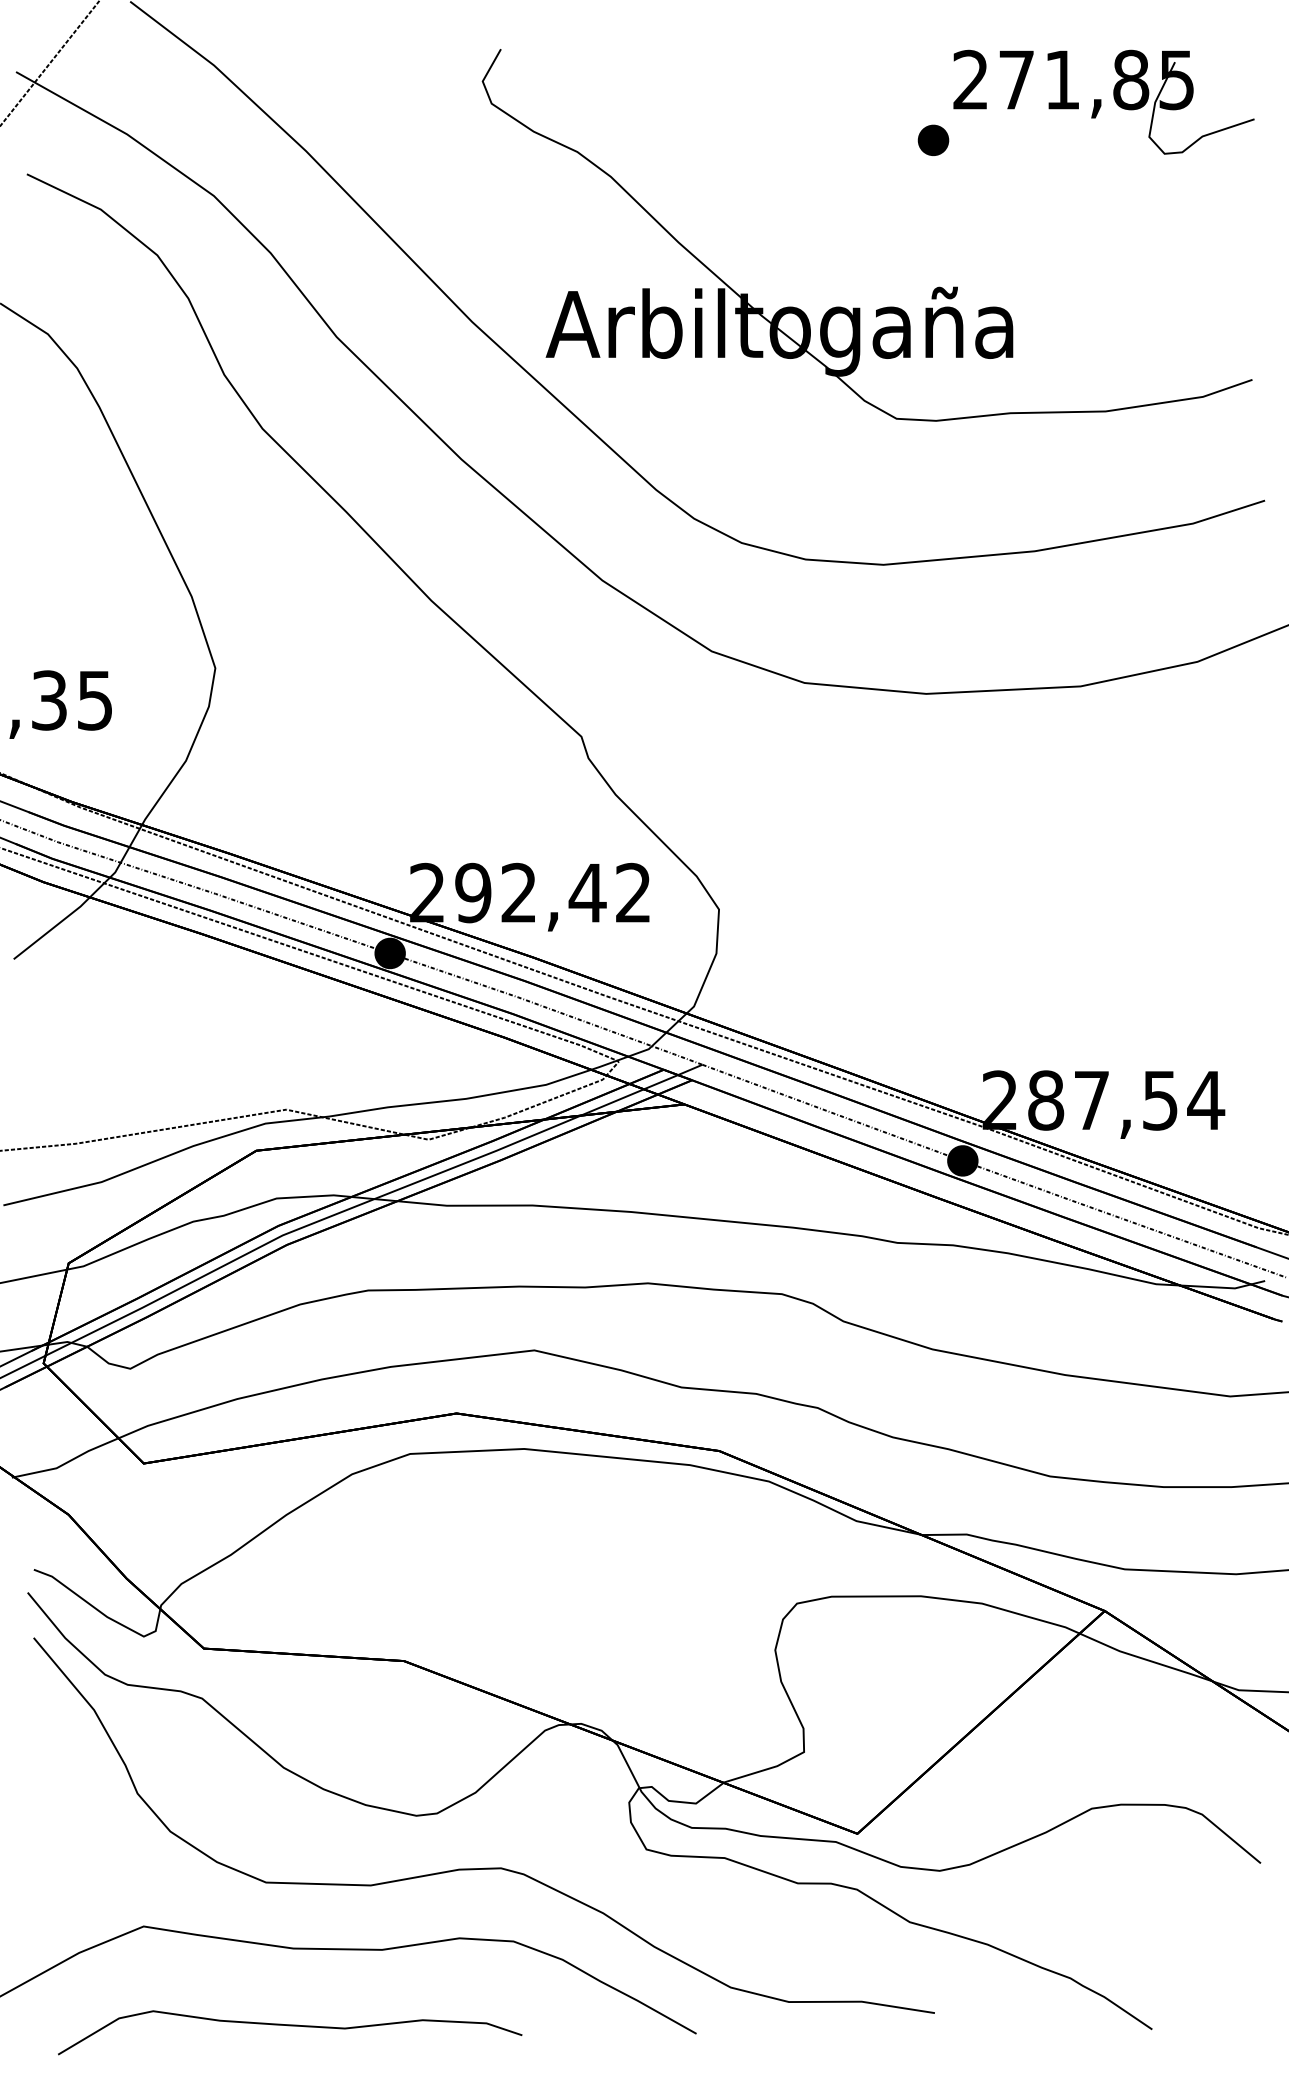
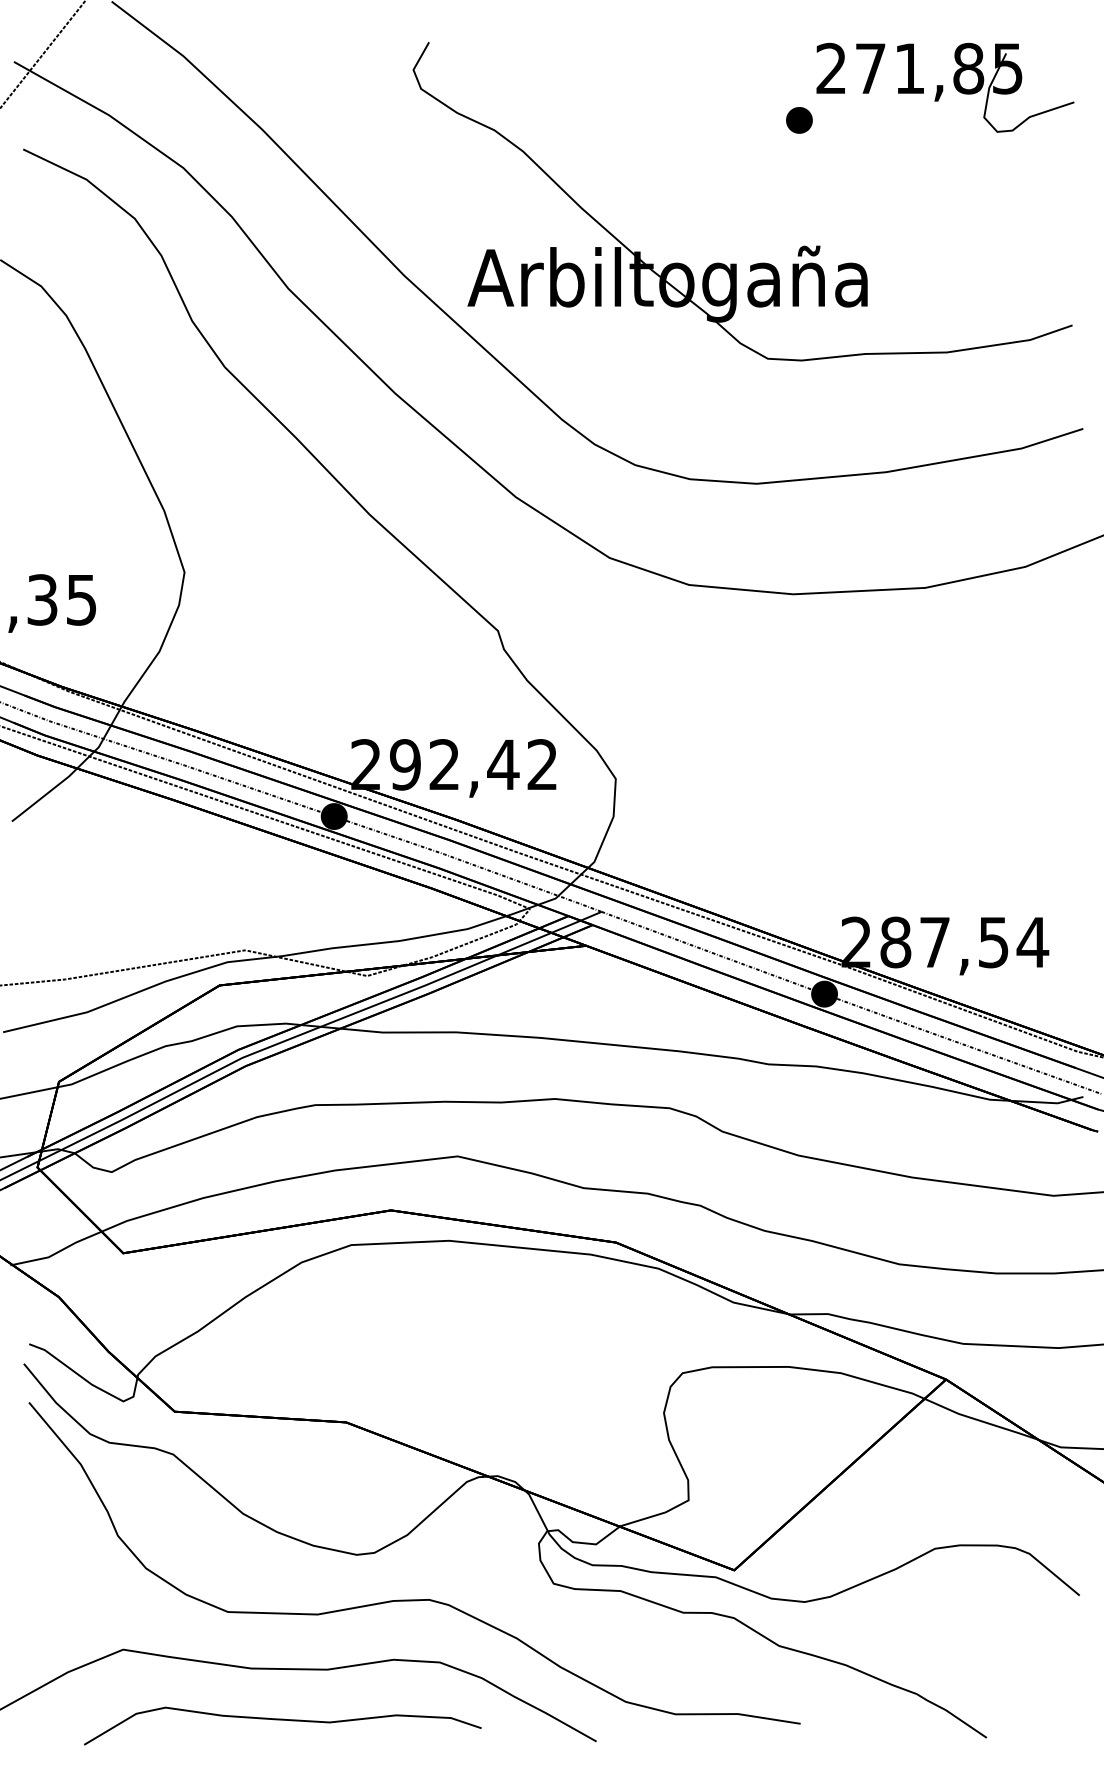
curve: (290, 2026) -> (283, 1720), moved

